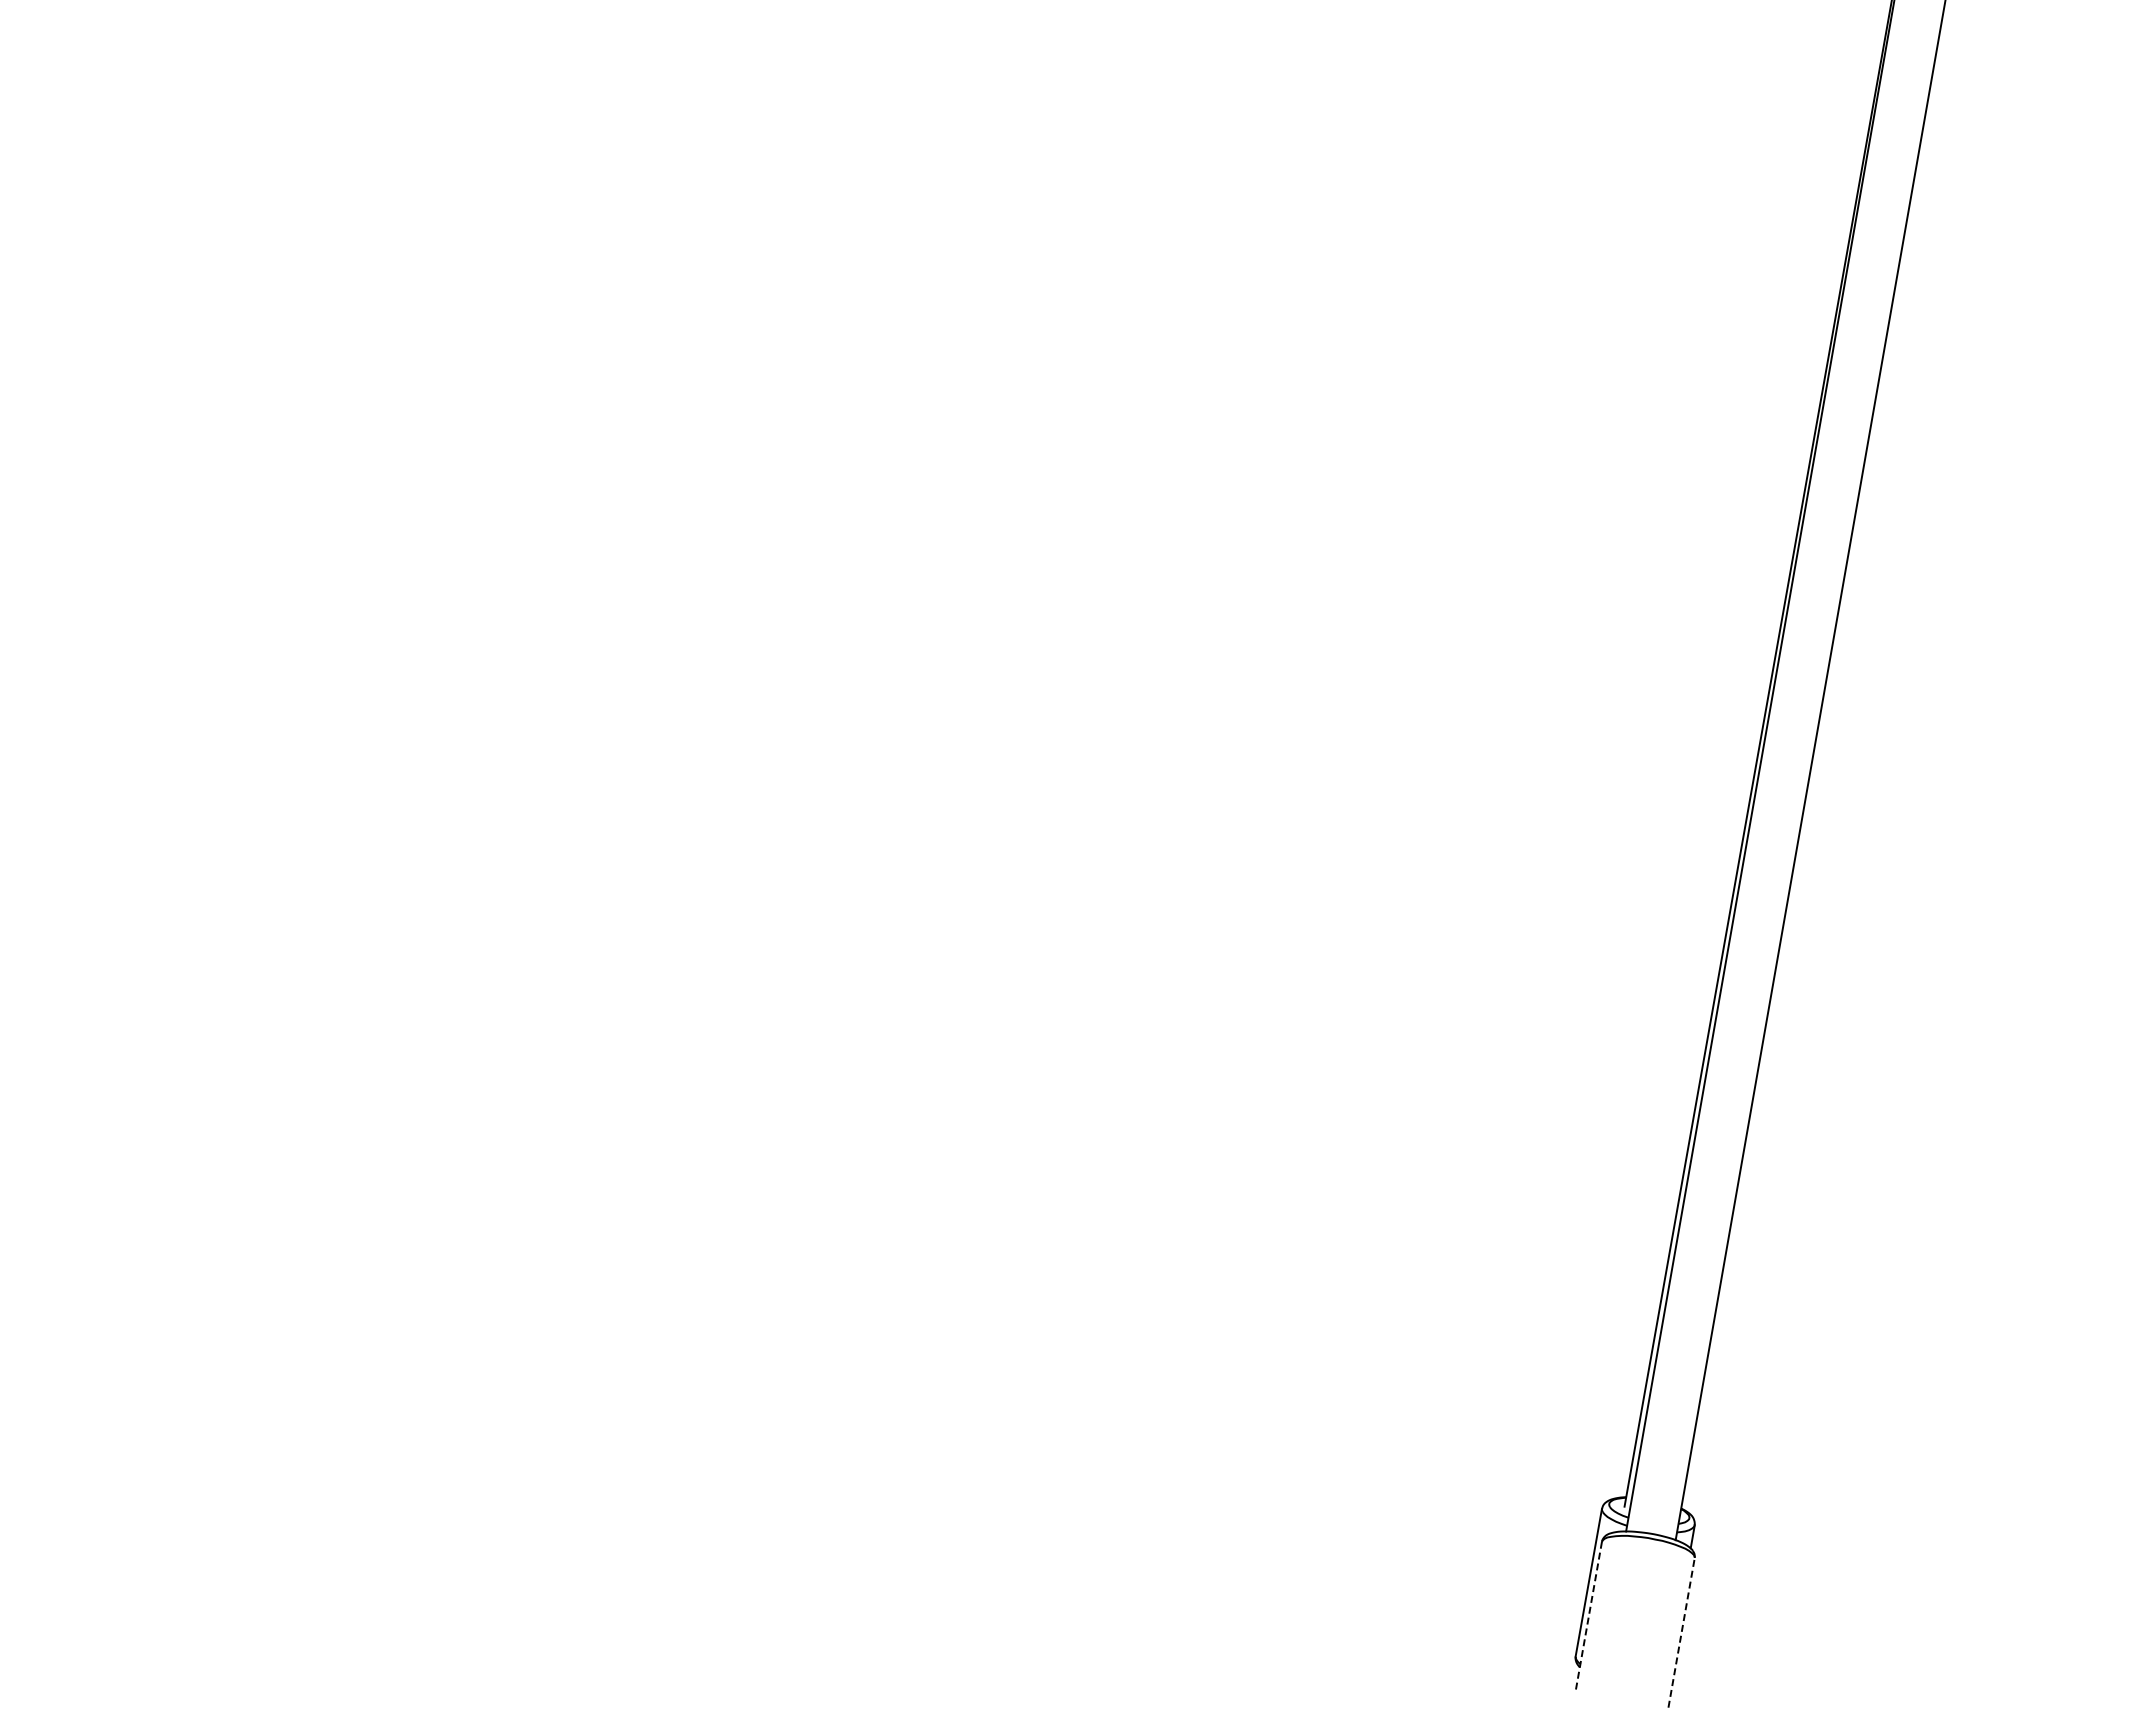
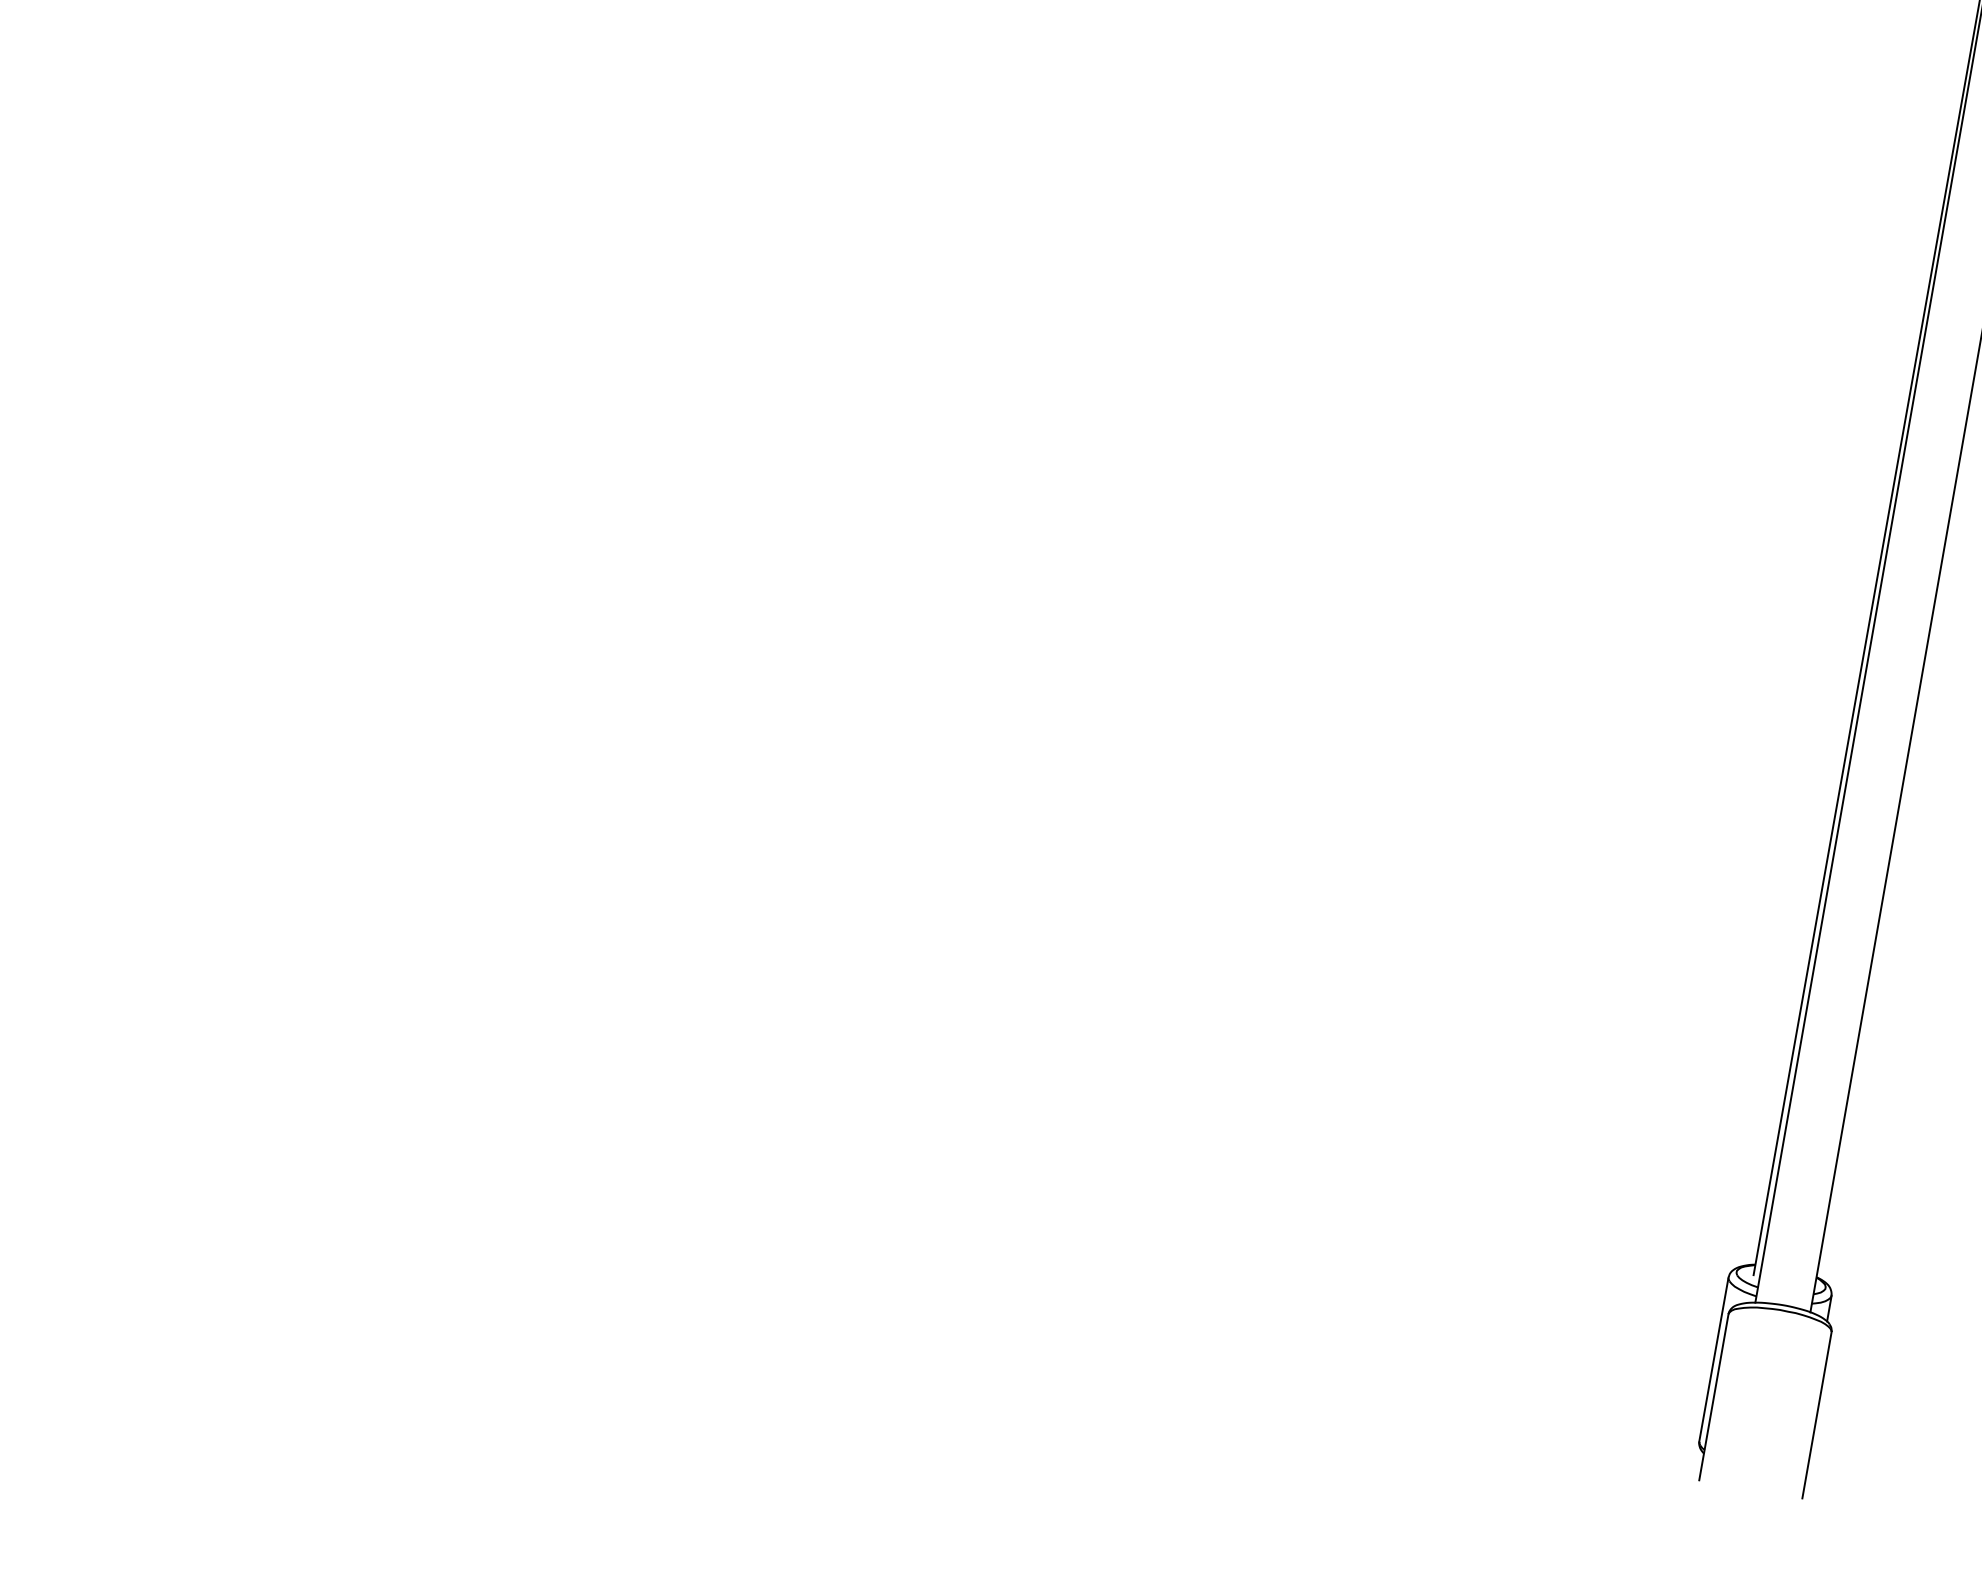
line: (1588, 1616) -> (1713, 1397), dashed -> solid
line: (1681, 1632) -> (1816, 1414), dashed -> solid

